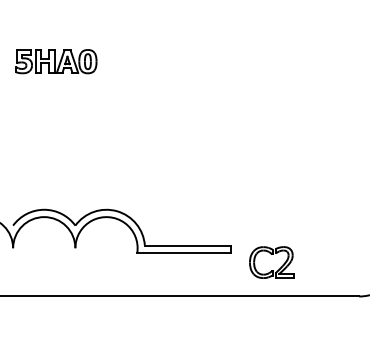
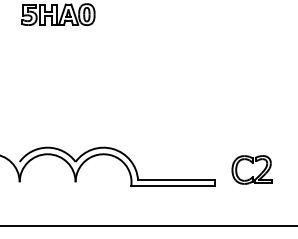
part: (271, 254) -> (251, 162), moved

